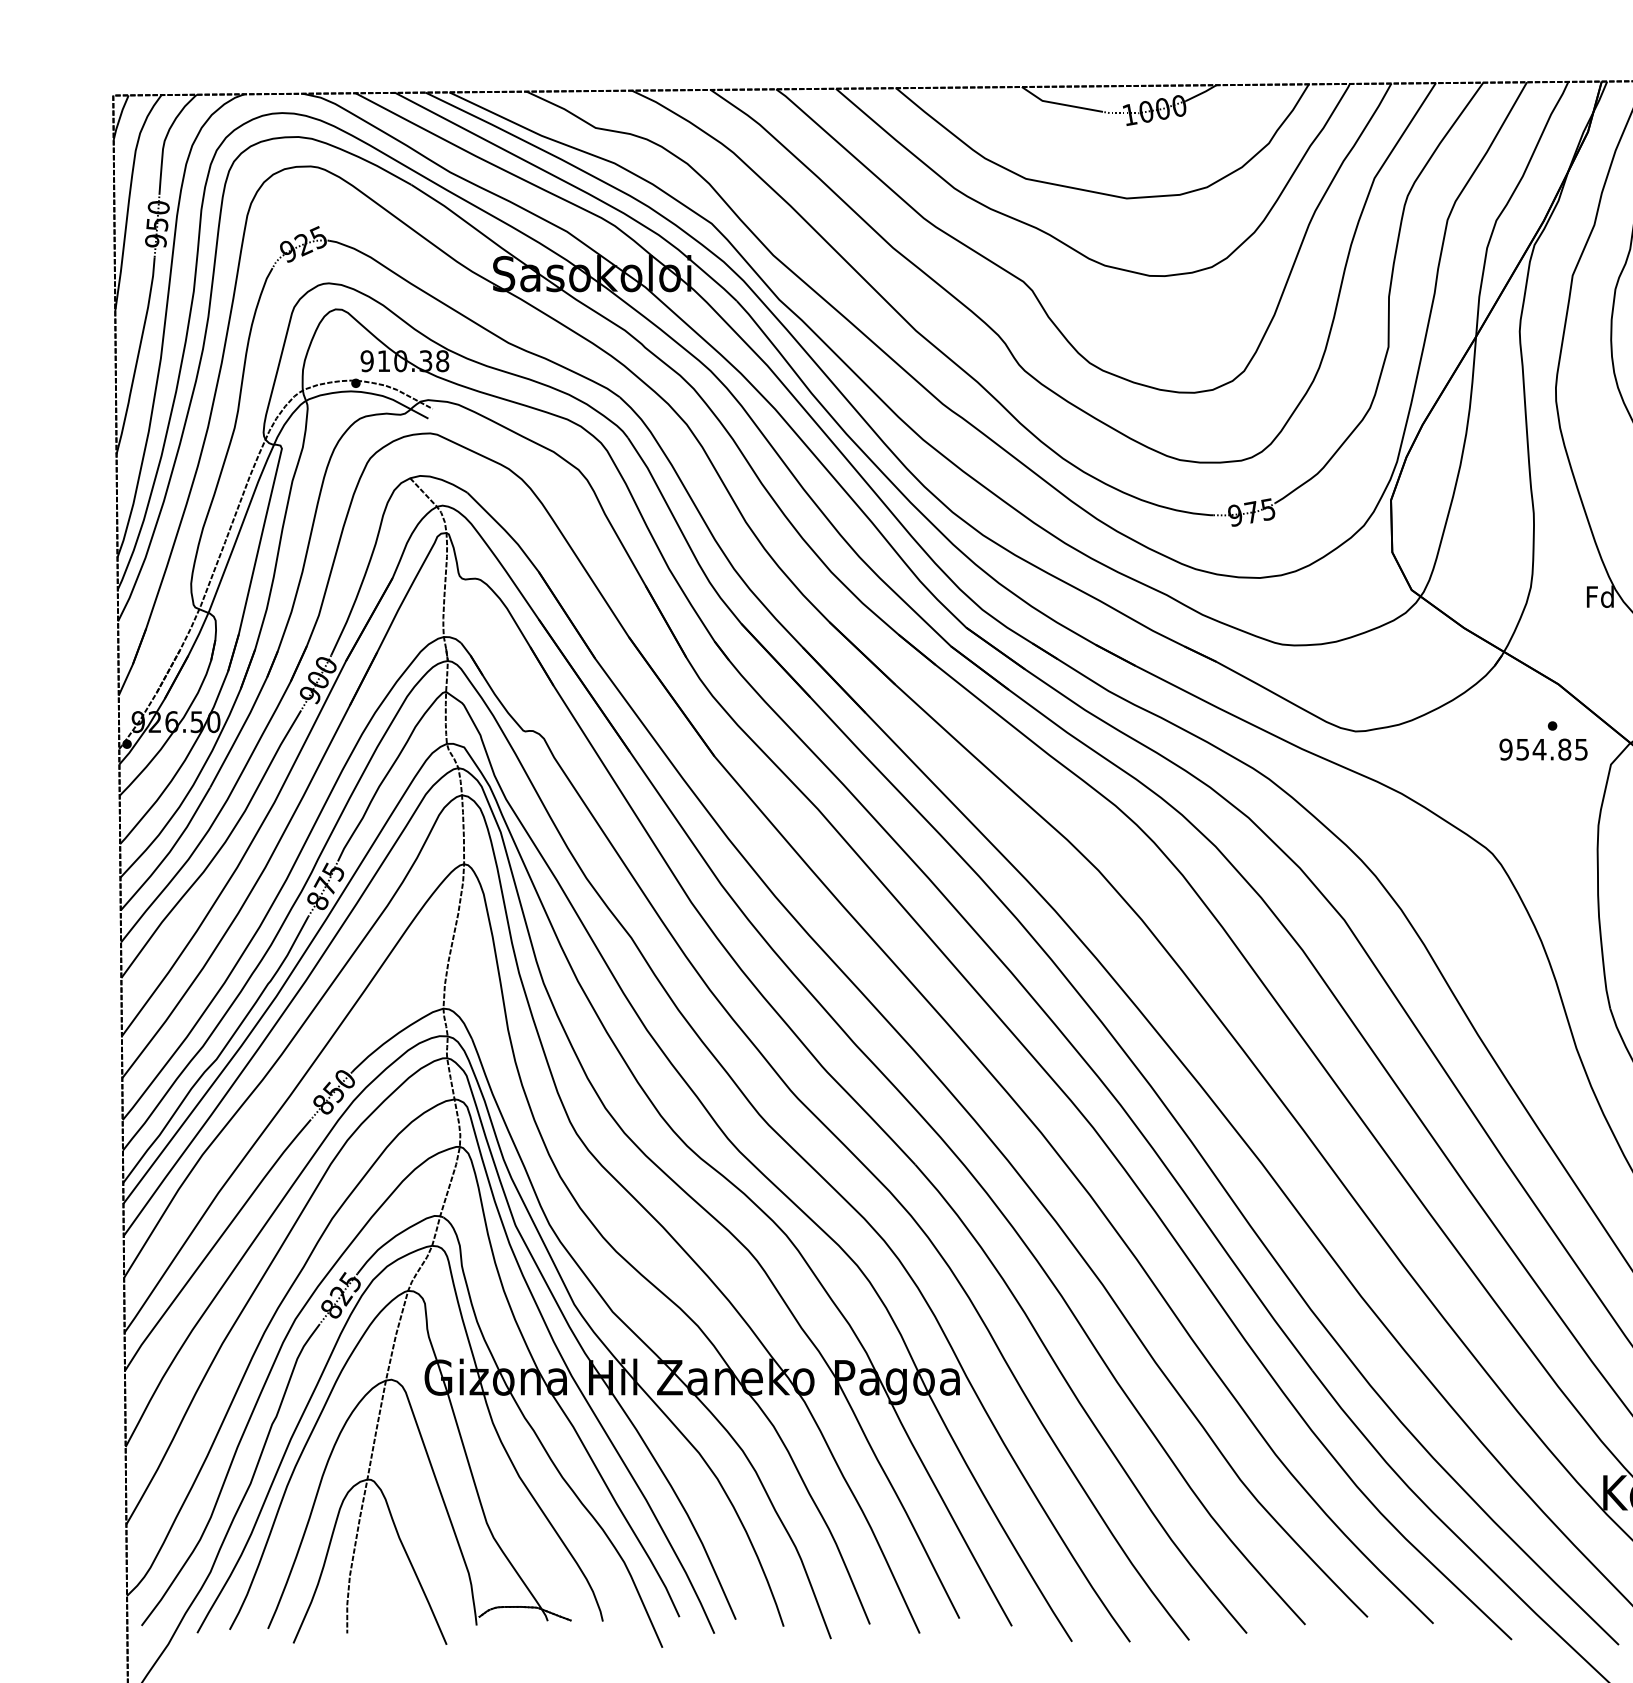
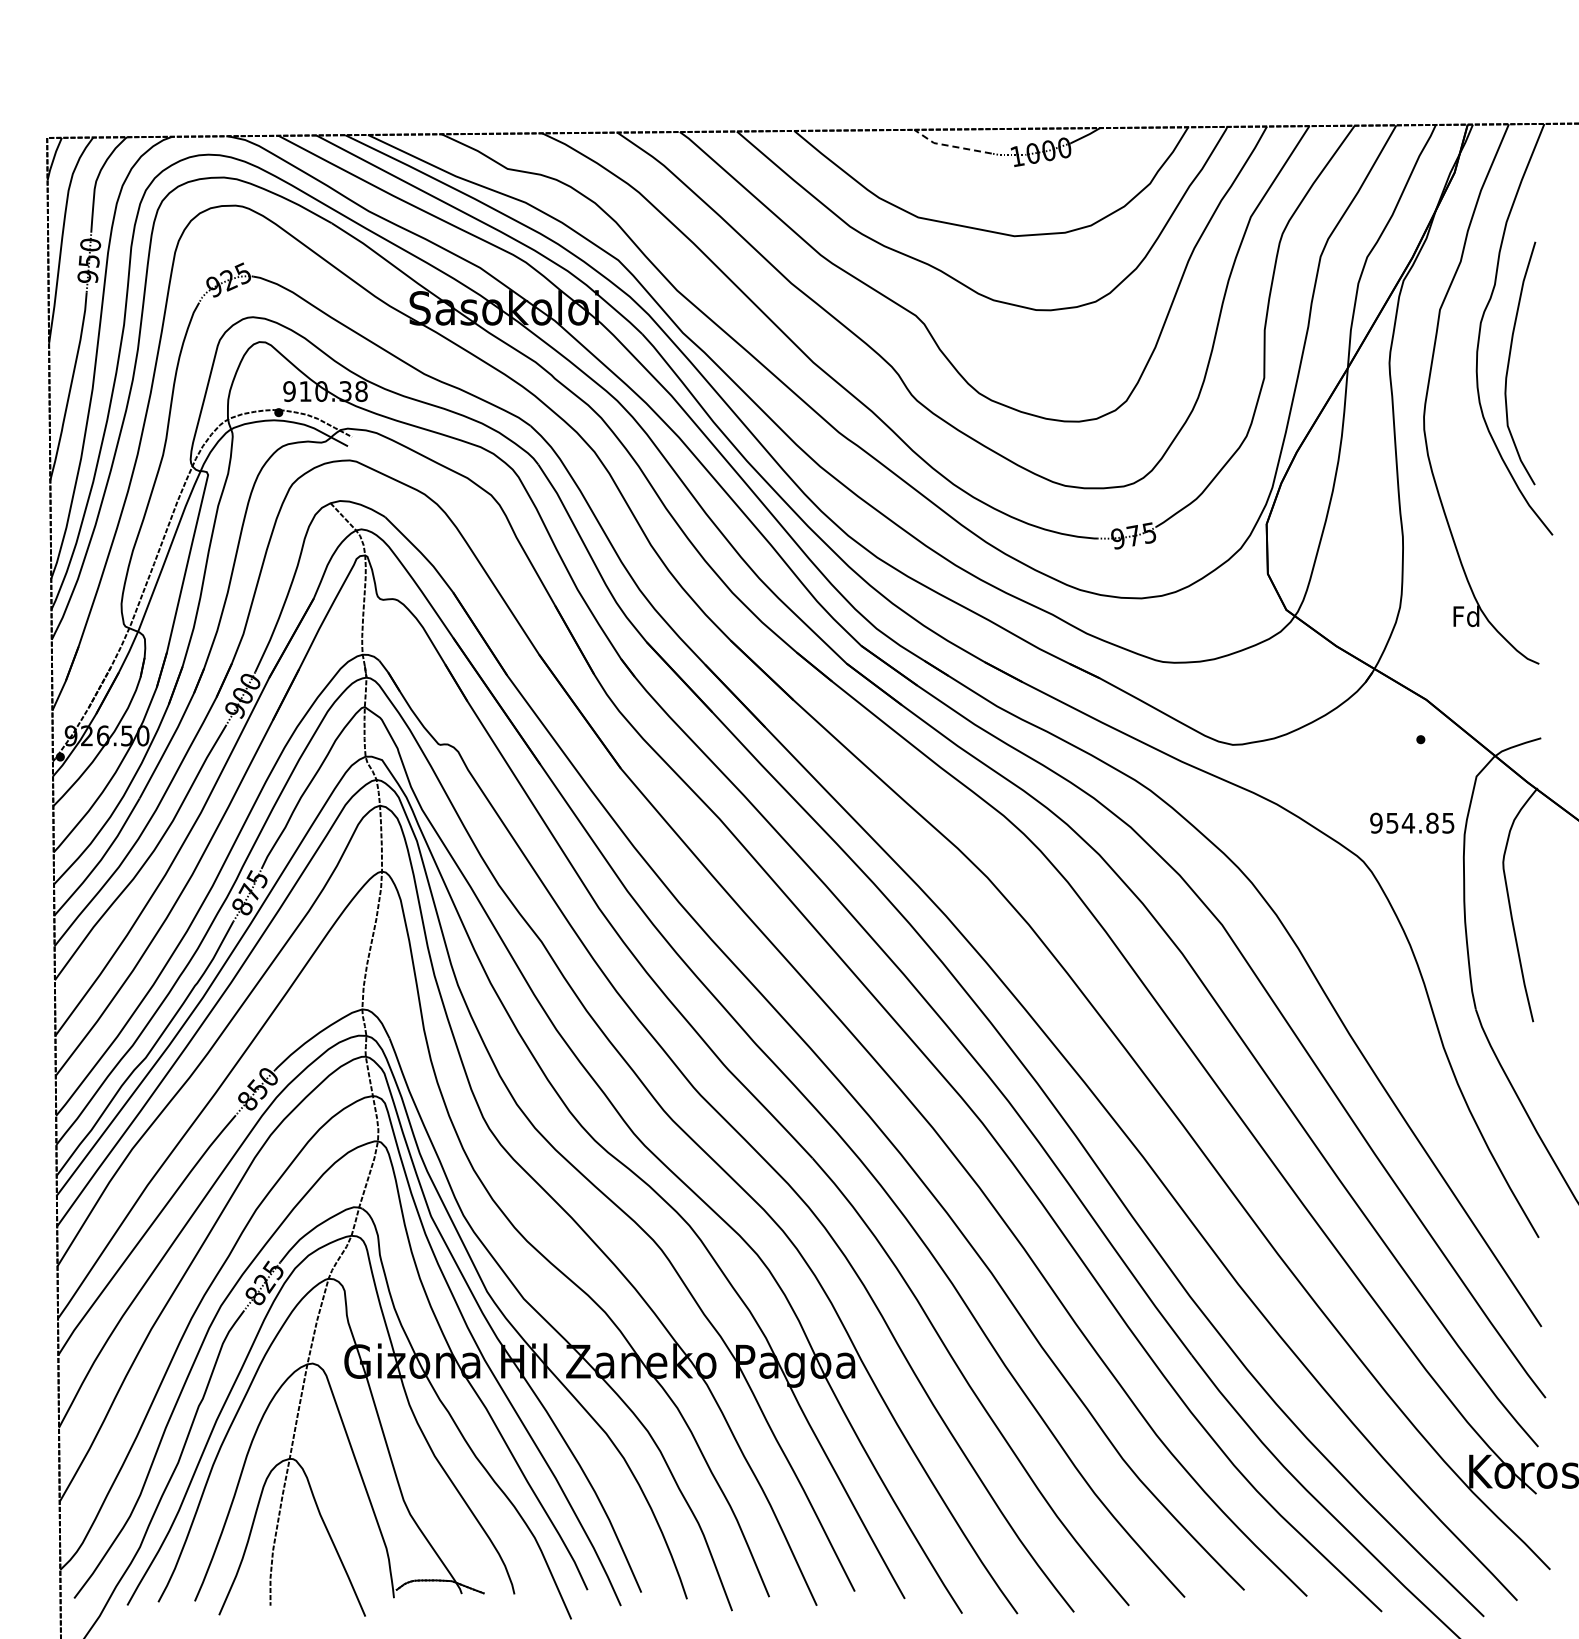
line: (1059, 104) -> (950, 146), solid -> dashed
text: (1543, 748) -> (1412, 822), moved

